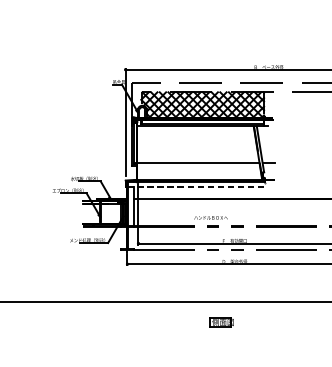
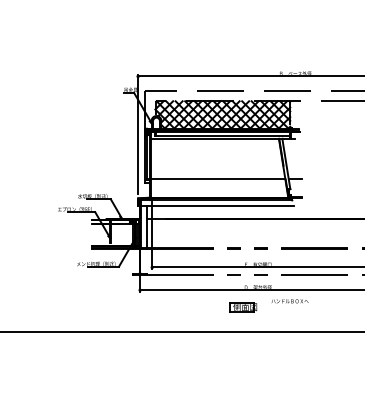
line: (197, 187) -> (217, 205), dashed -> solid
text: (210, 218) -> (289, 301), moved
part: (221, 322) -> (243, 307), moved

